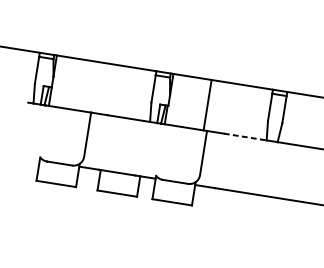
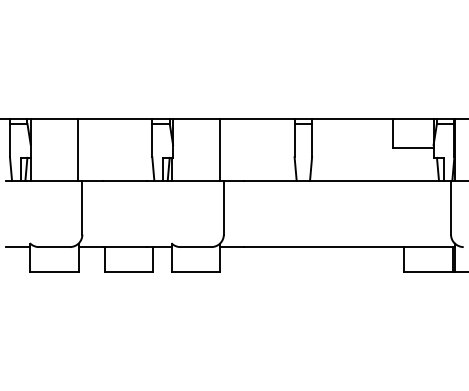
line: (91, 86) -> (78, 149), added
line: (246, 137) -> (271, 180), dashed -> solid
line: (29, 159) -> (17, 247), added

